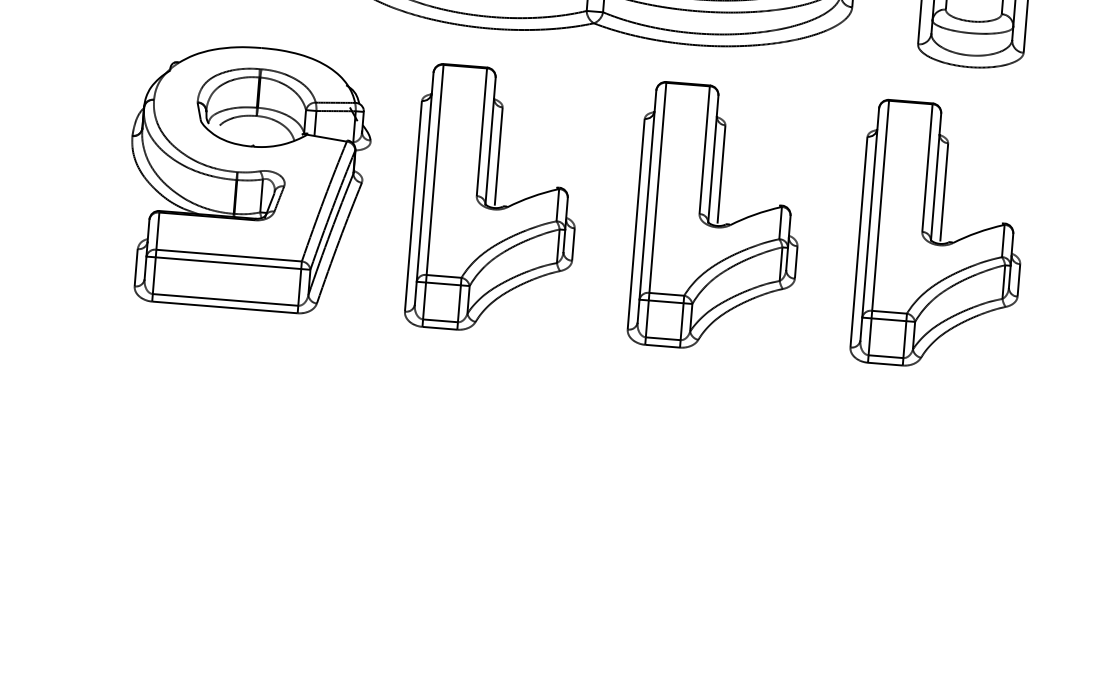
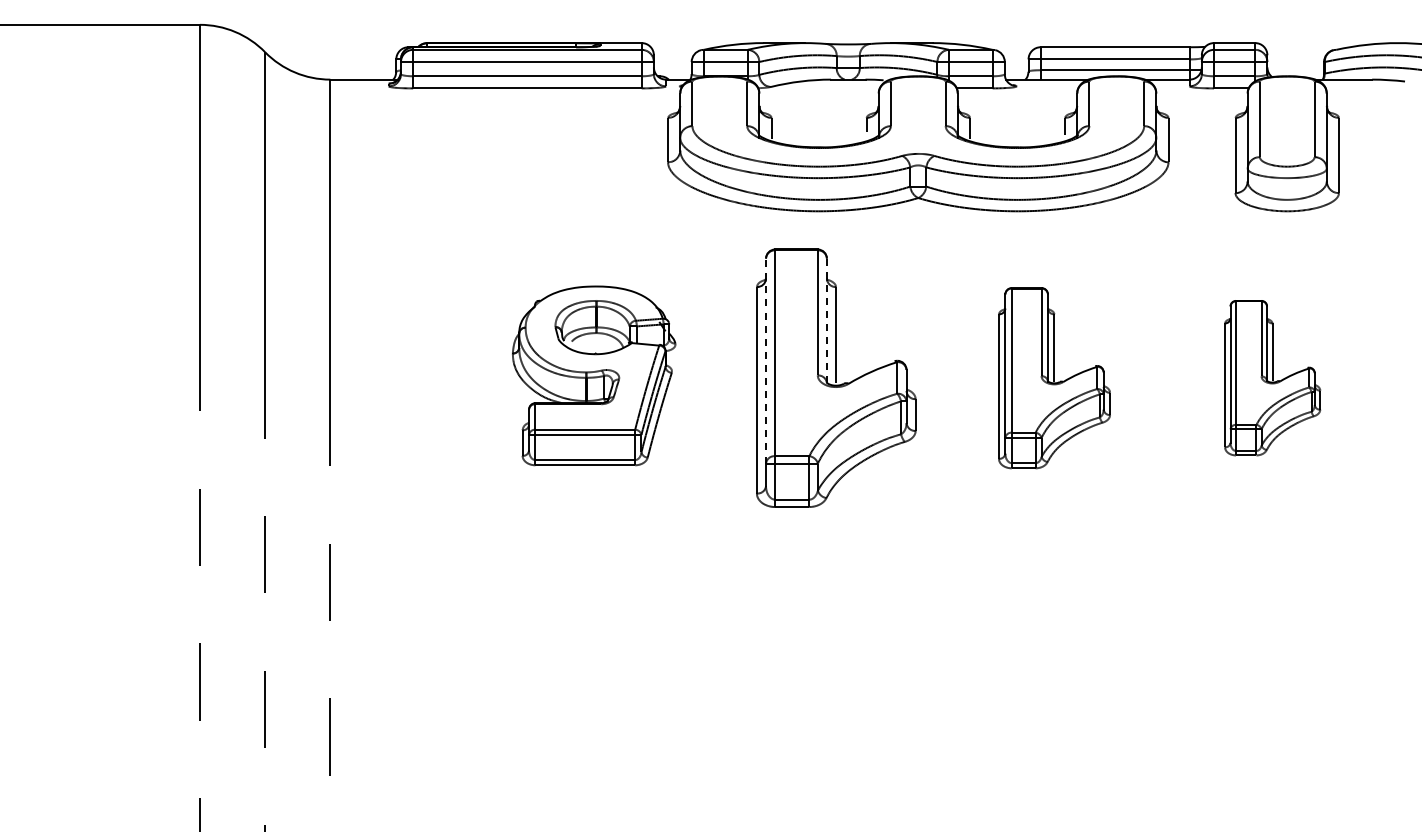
line: (490, 141) -> (826, 321), solid -> dashed
line: (425, 176) -> (766, 360), solid -> dashed
part: (248, 177) -> (594, 375), size x0.7
part: (718, 217) -> (1054, 377), size x0.7
part: (940, 235) -> (1272, 377), size x0.6

